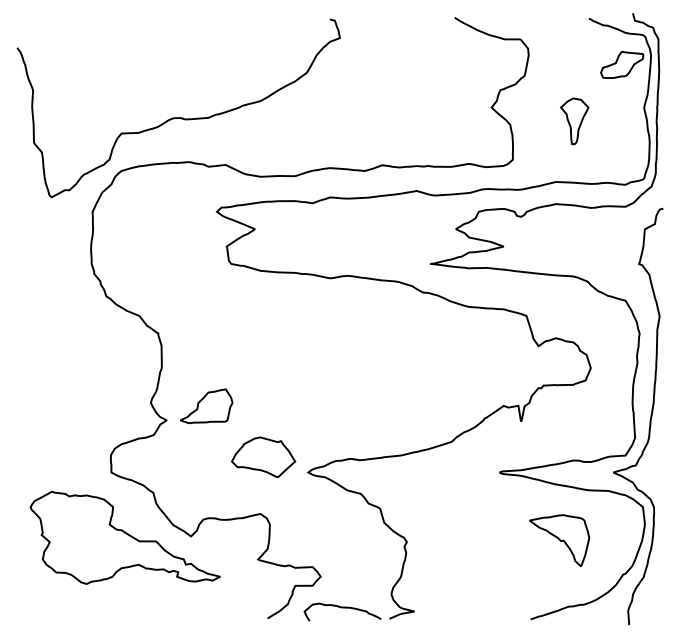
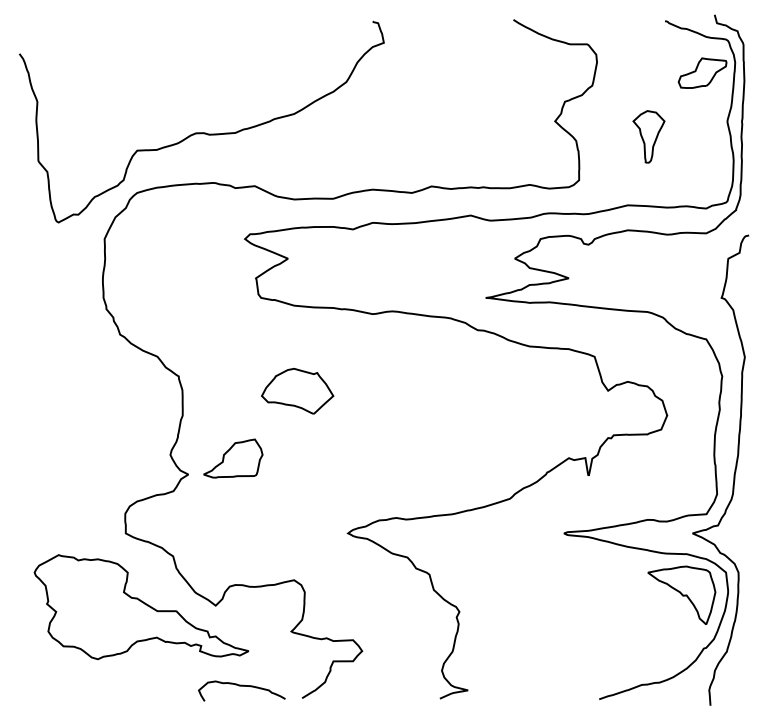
part: (263, 456) -> (297, 390), moved
part: (559, 539) -> (681, 594), moved
curve: (342, 608) -> (241, 686), moved

